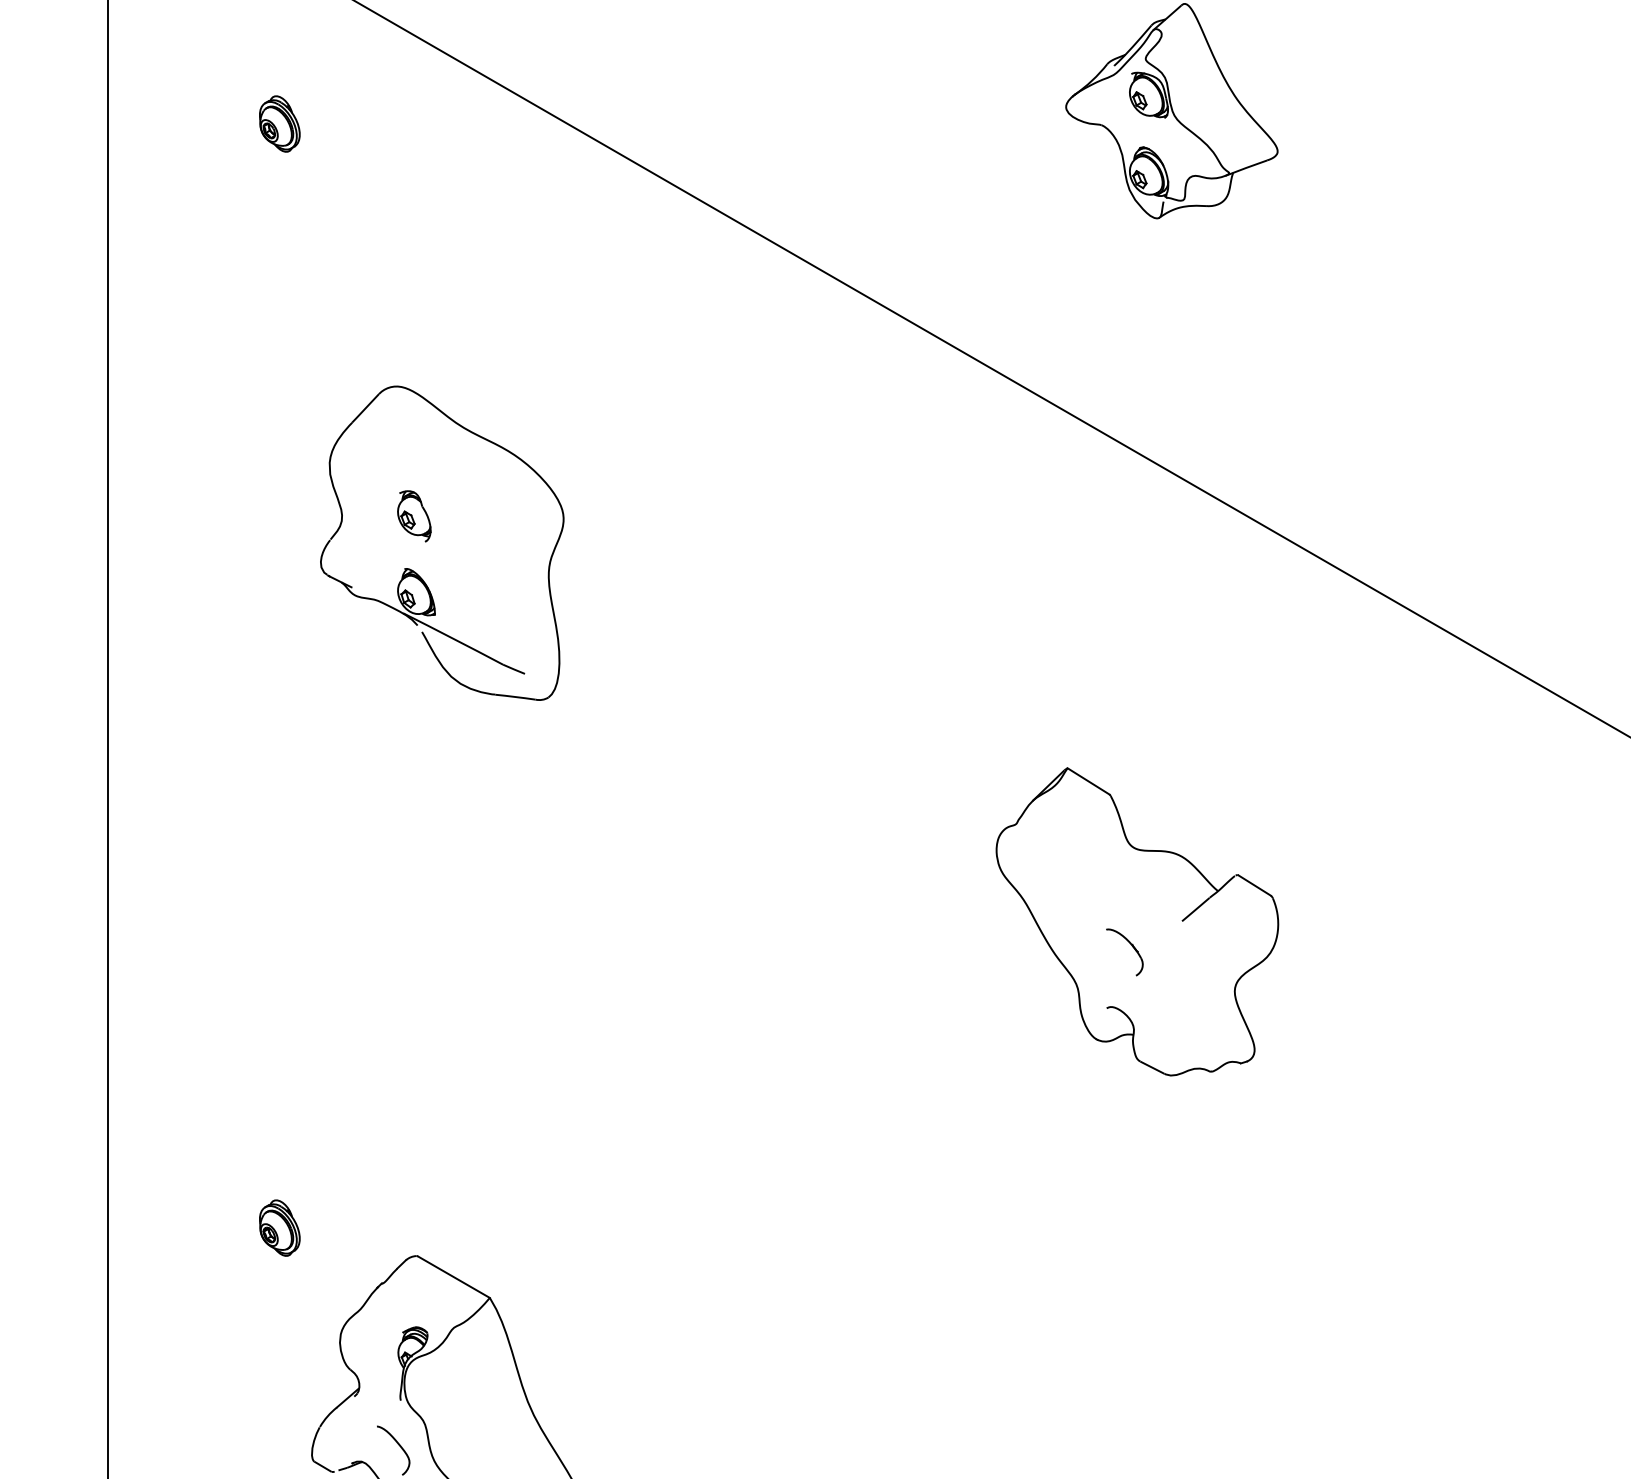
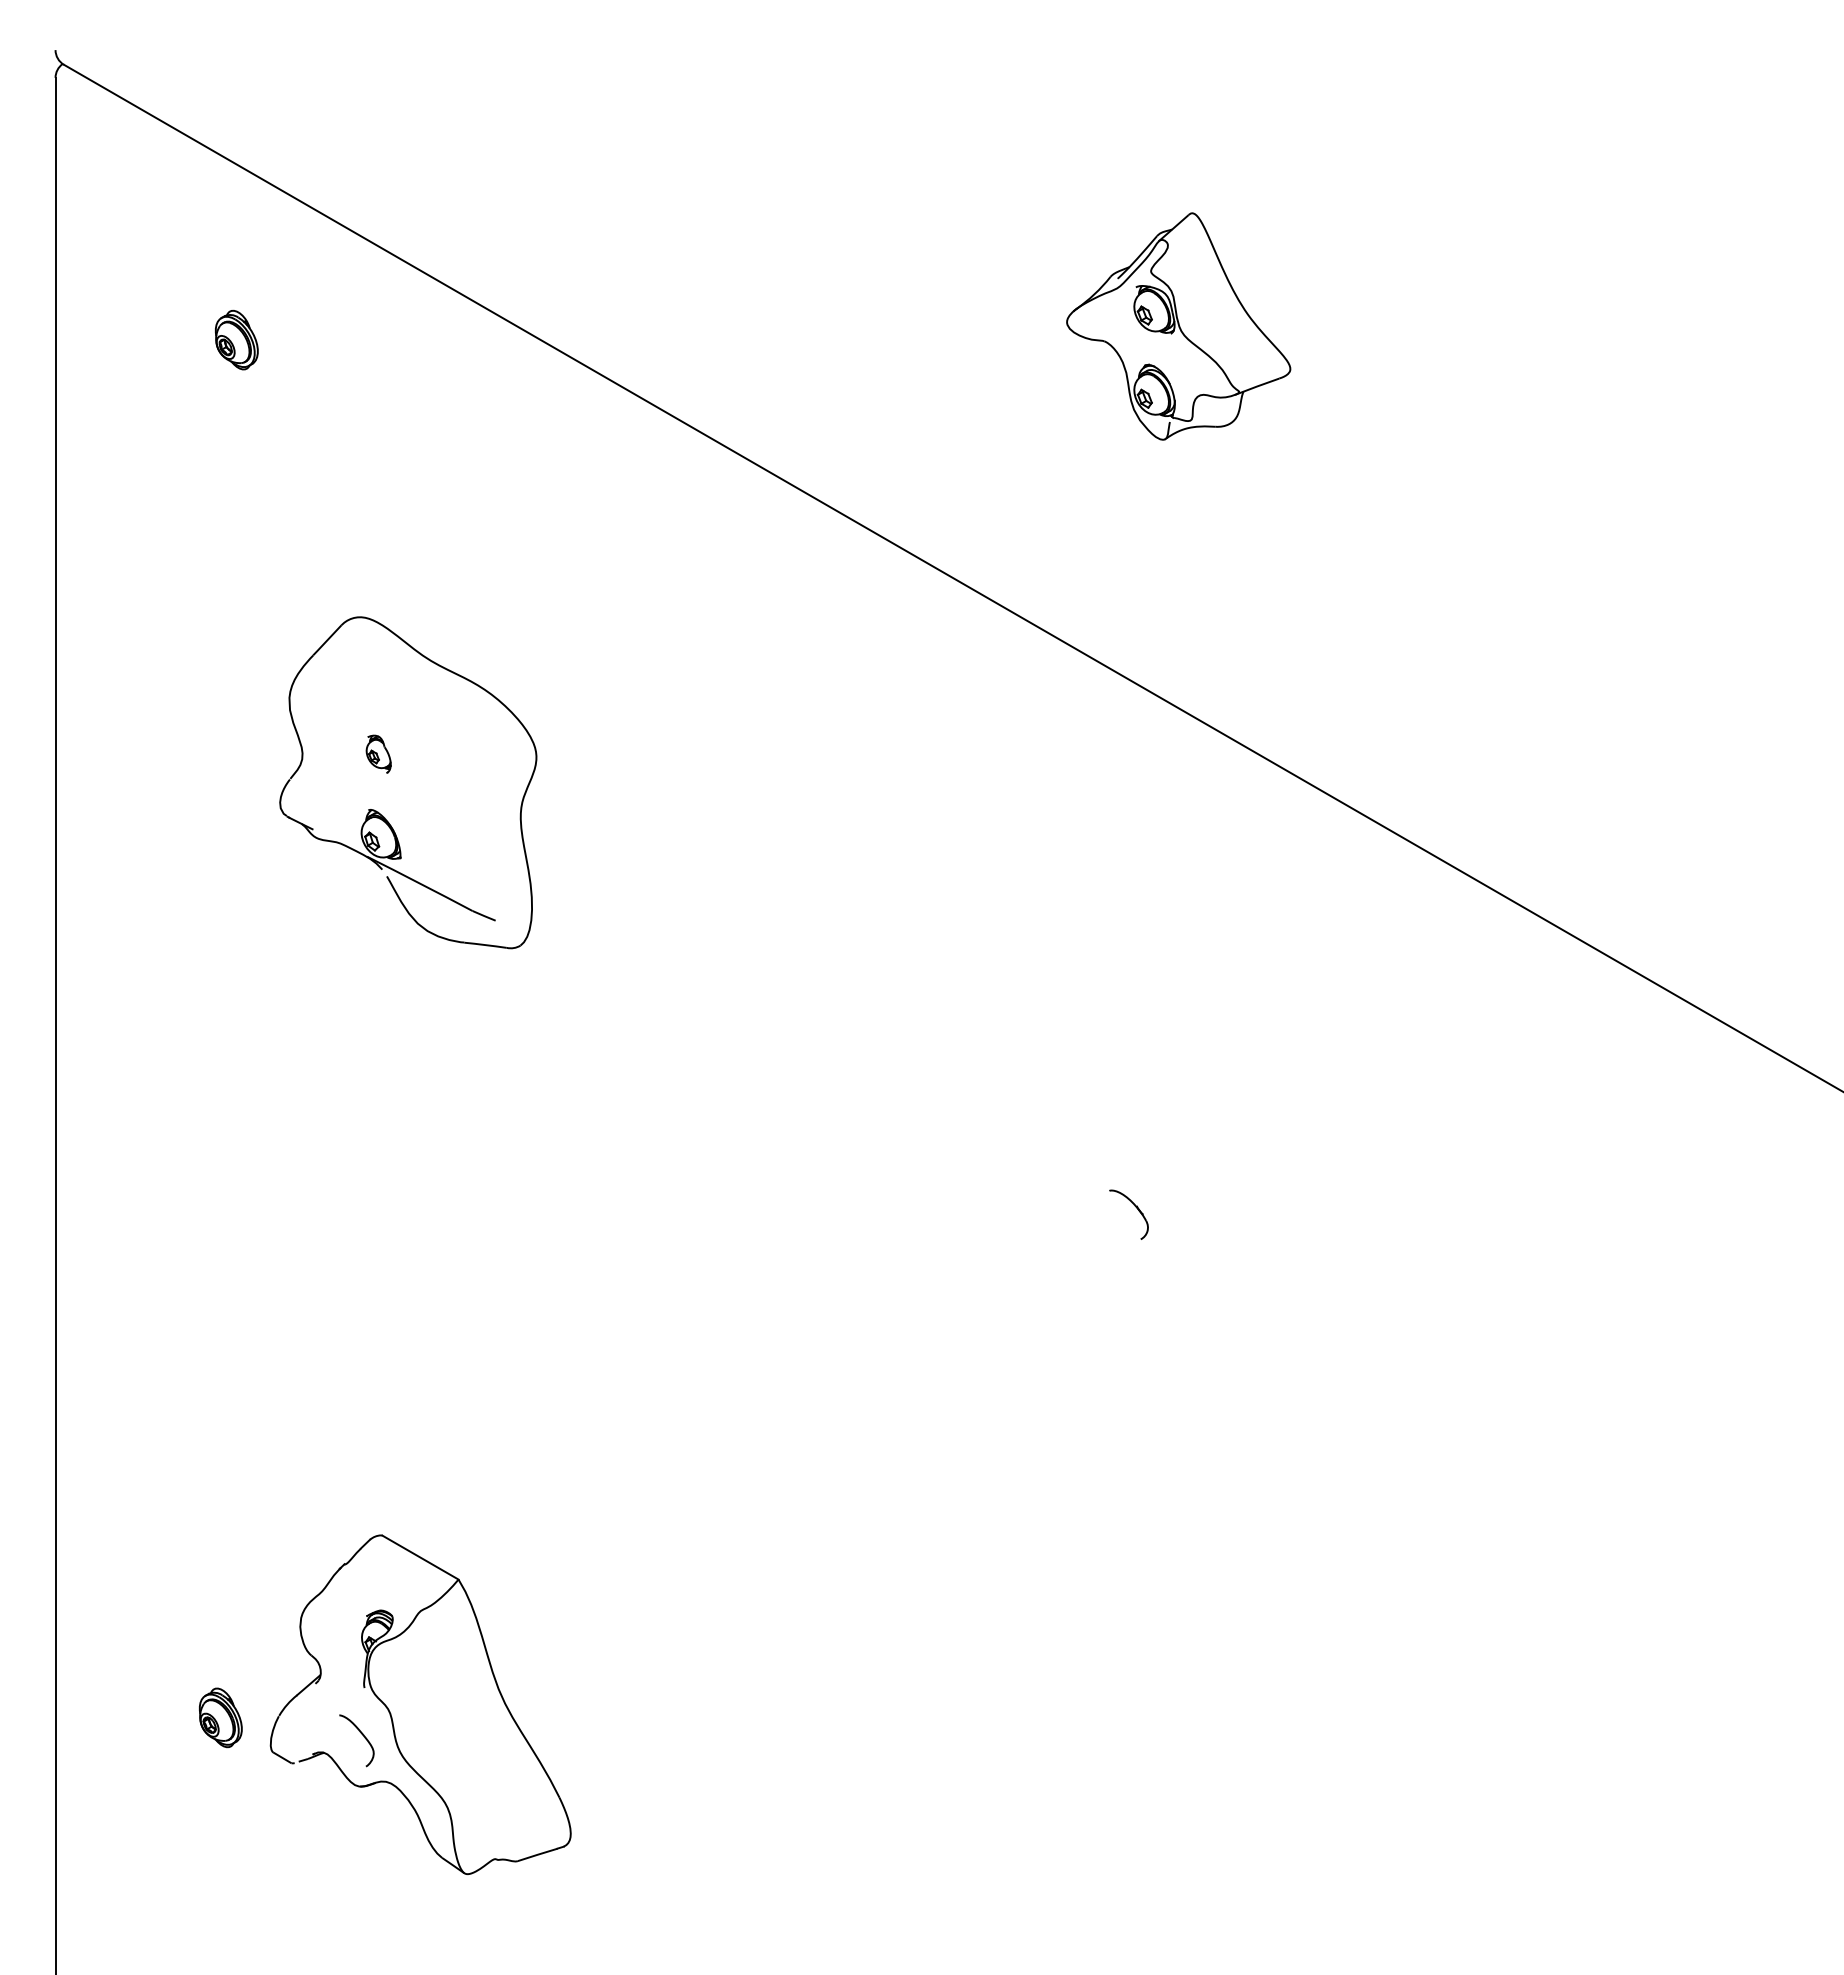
part: (414, 515) -> (378, 753), size x0.7
part: (1136, 921) -> (1141, 1182), removed
part: (279, 1227) -> (220, 1717), moved

